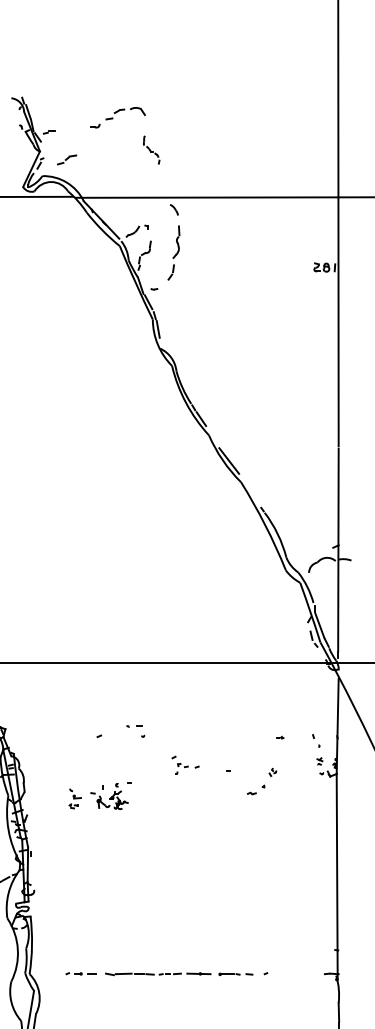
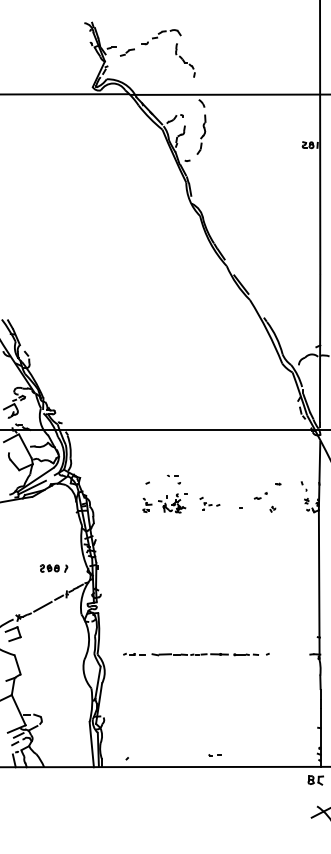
part: (151, 150) -> (185, 60), size x1.67
part: (67, 159) -> (127, 52), moved
part: (255, 789) -> (260, 495), moved
part: (98, 796) -> (164, 503), moved

